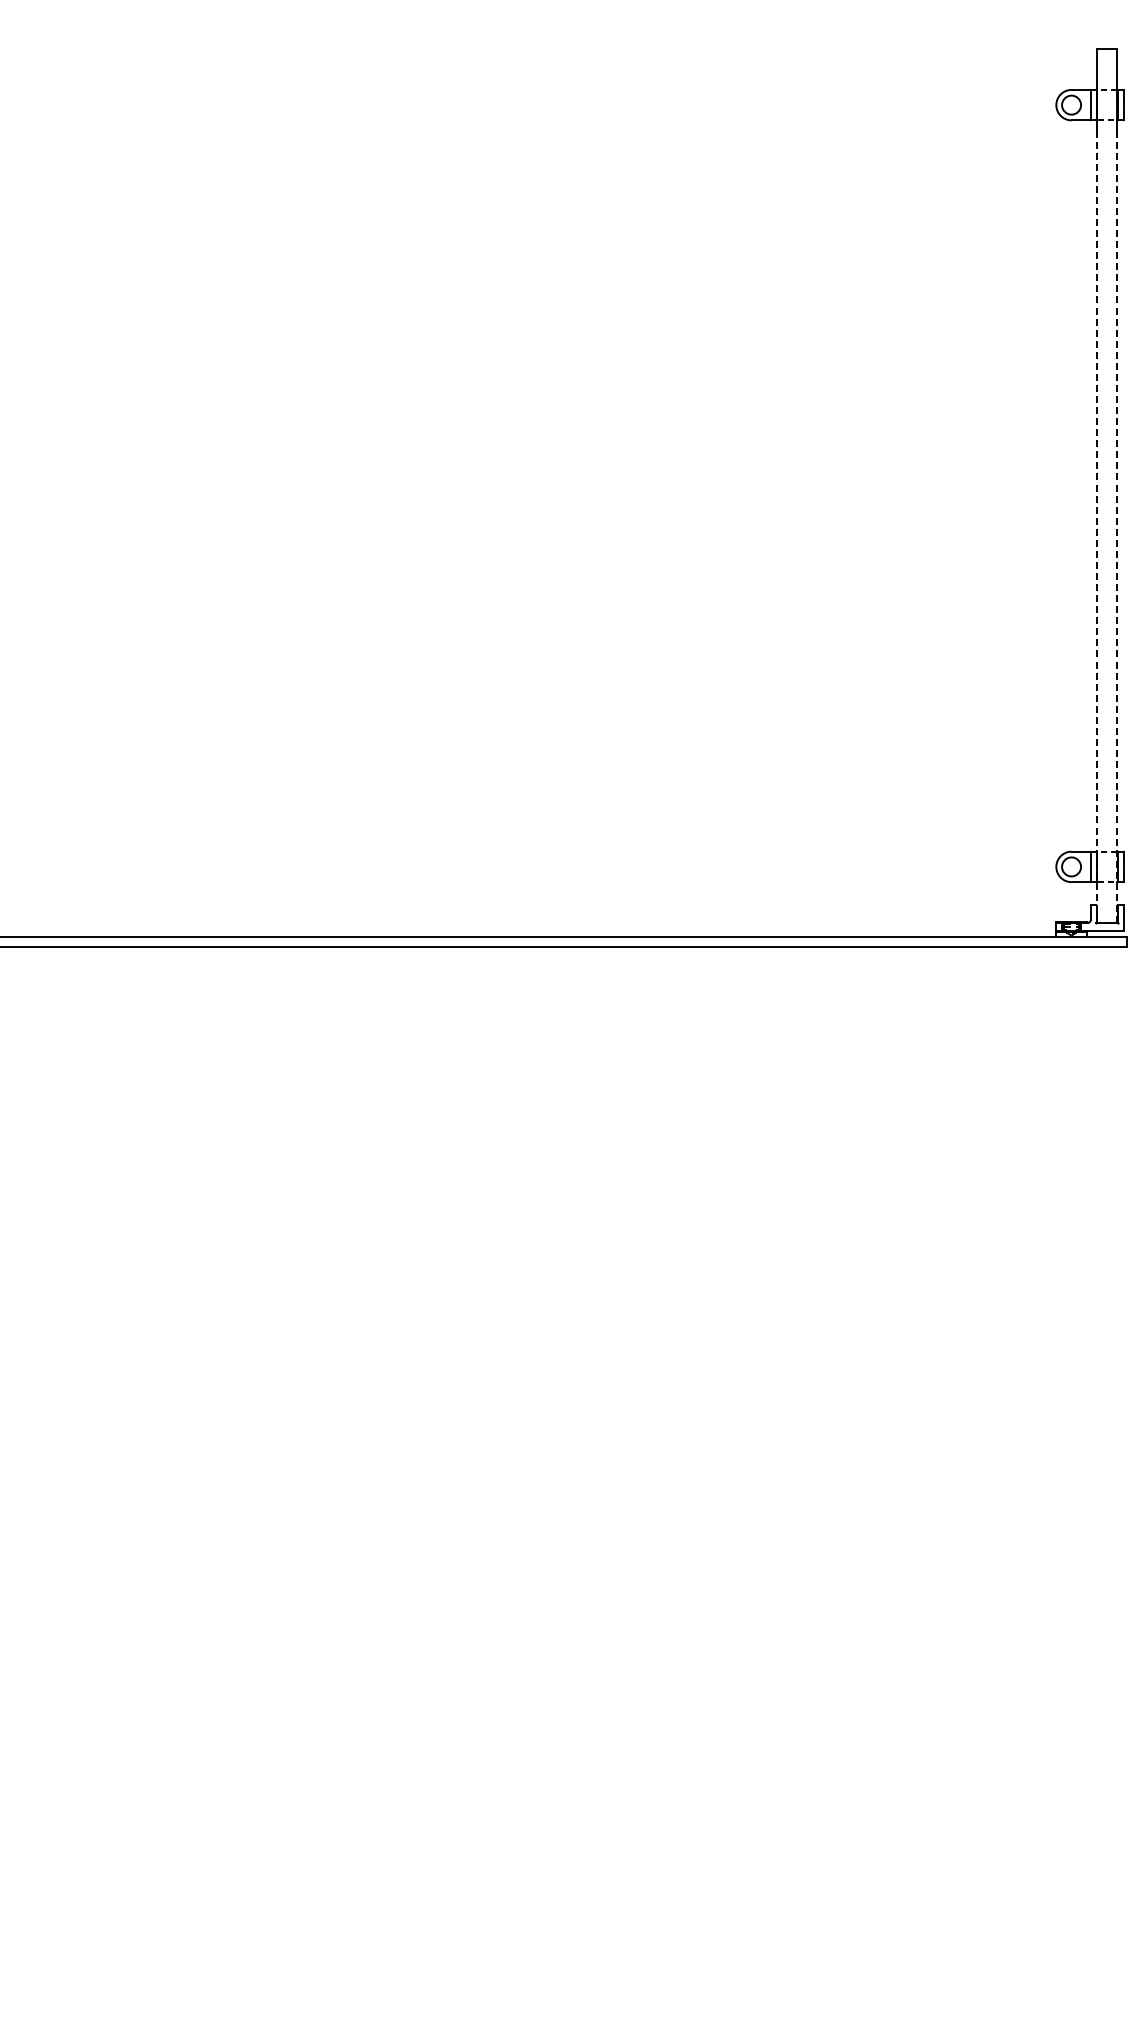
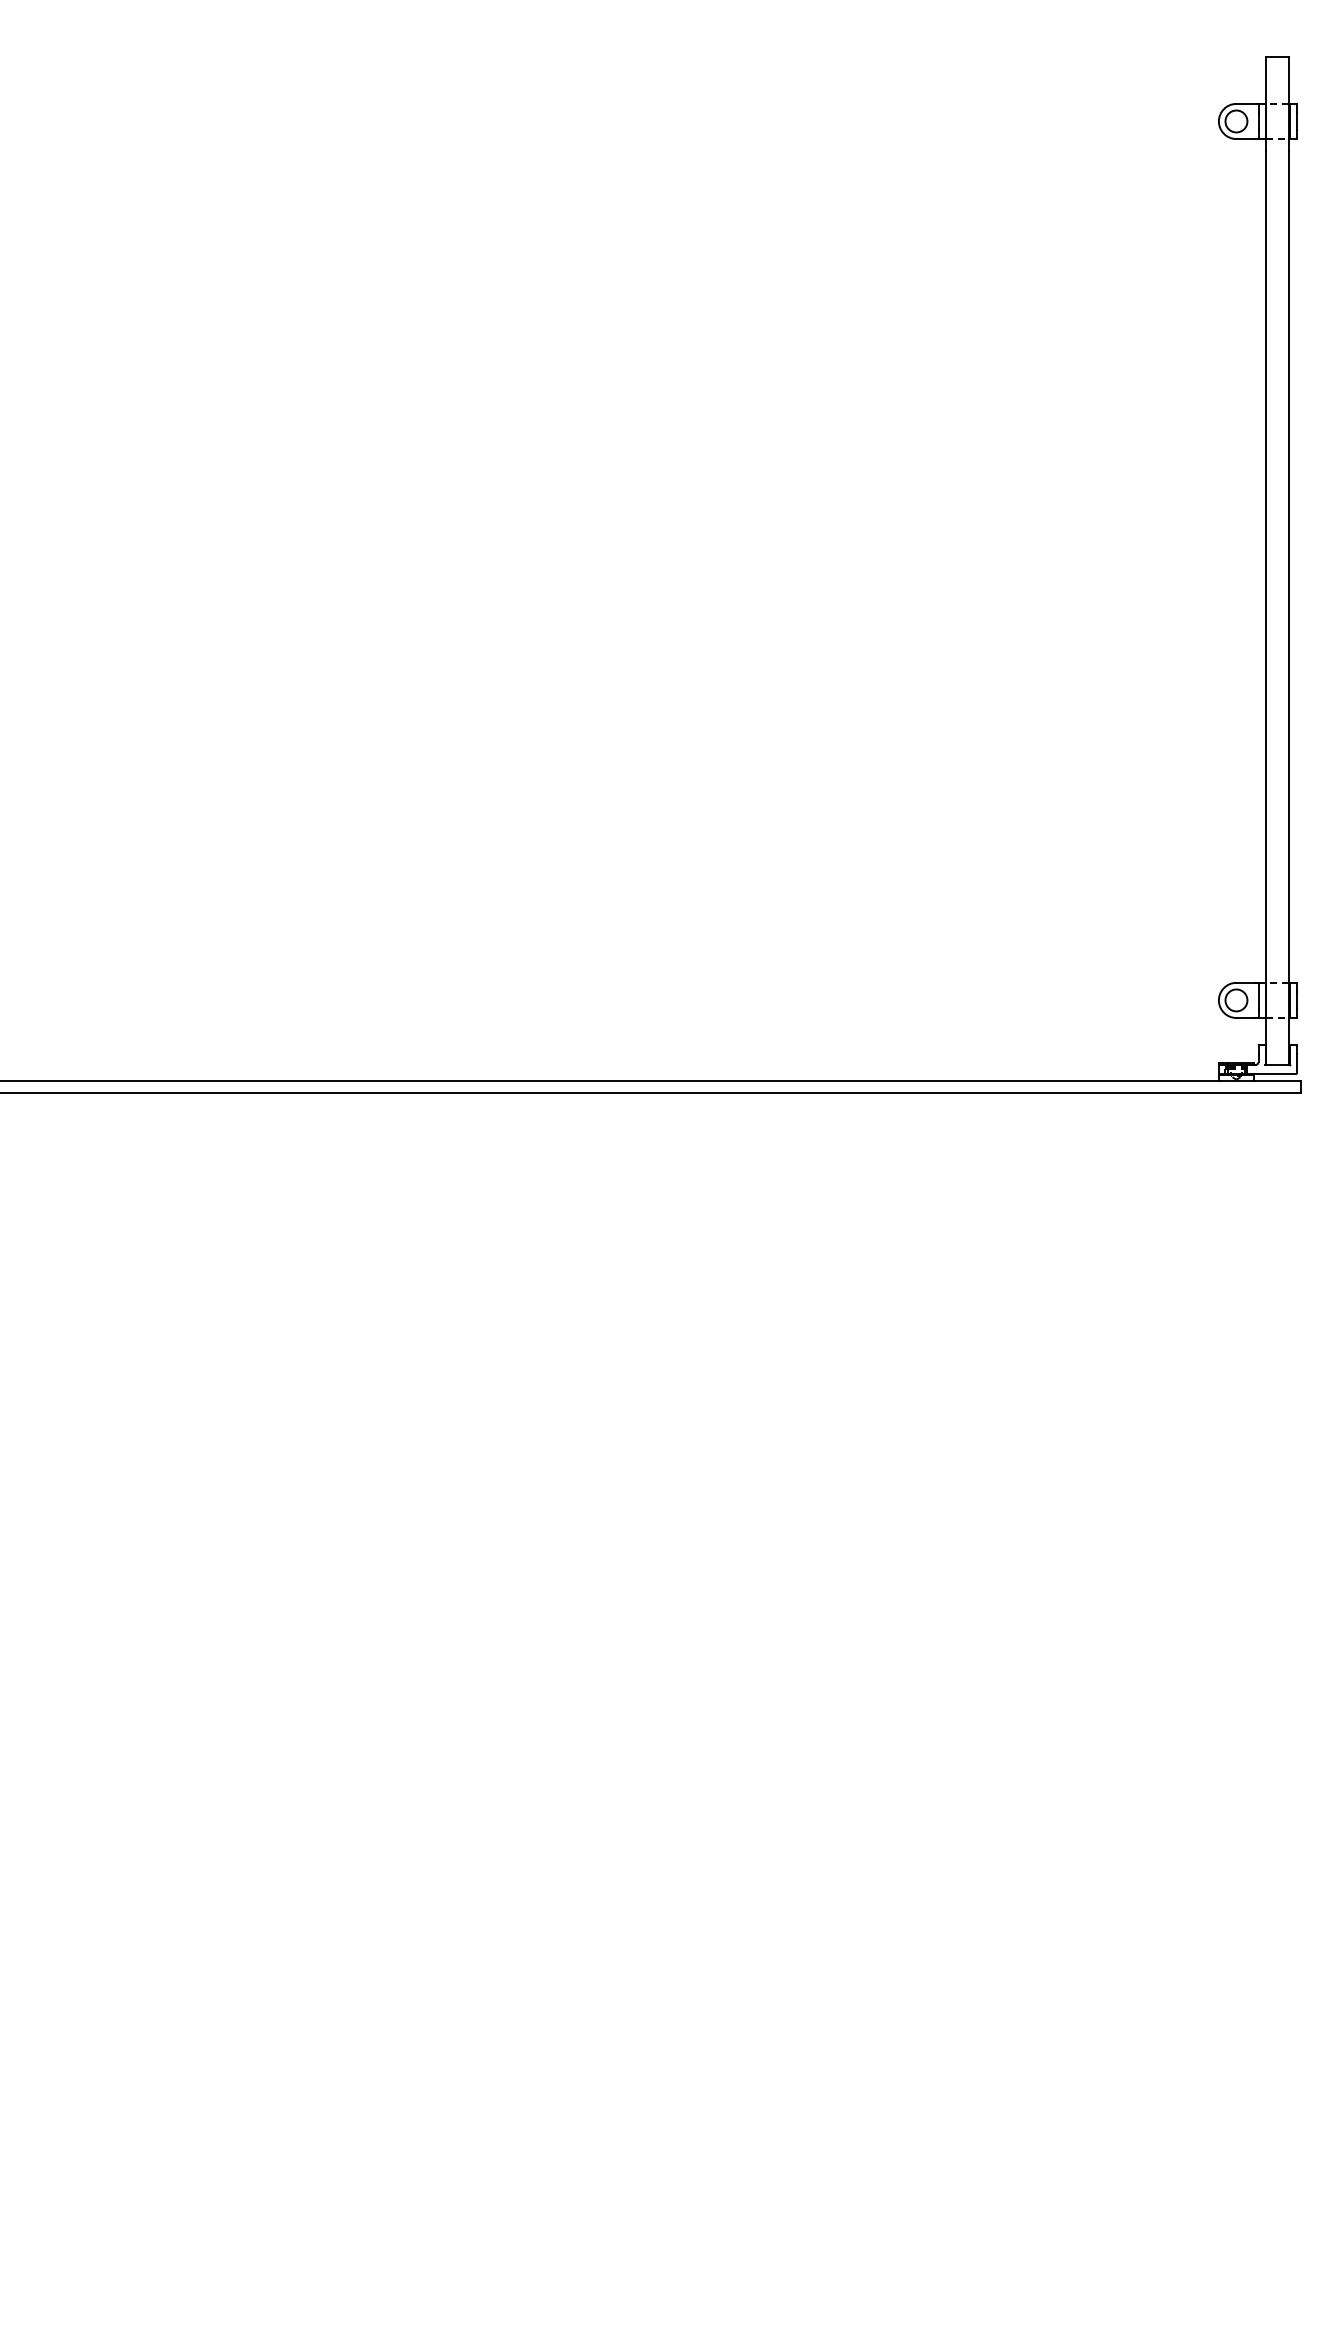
line: (1097, 527) -> (1266, 608), dashed -> solid
line: (1117, 527) -> (1289, 608), dashed -> solid

